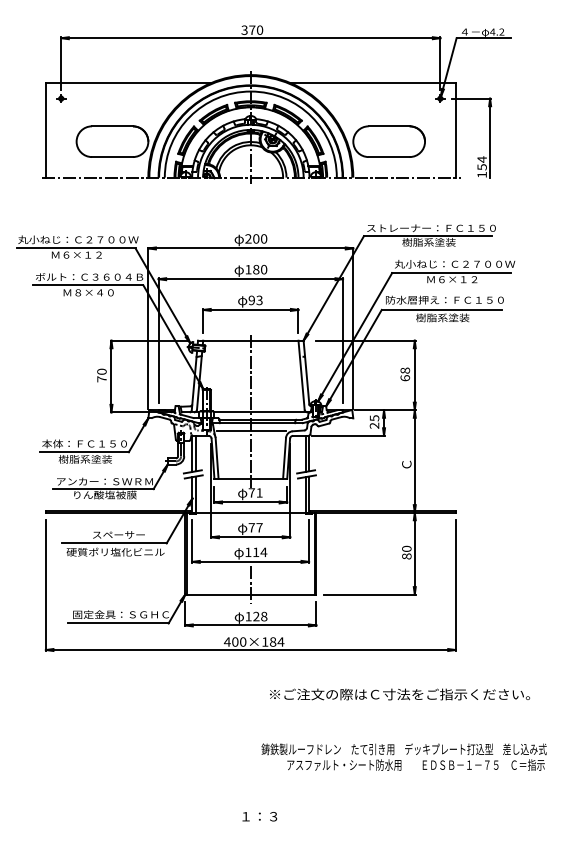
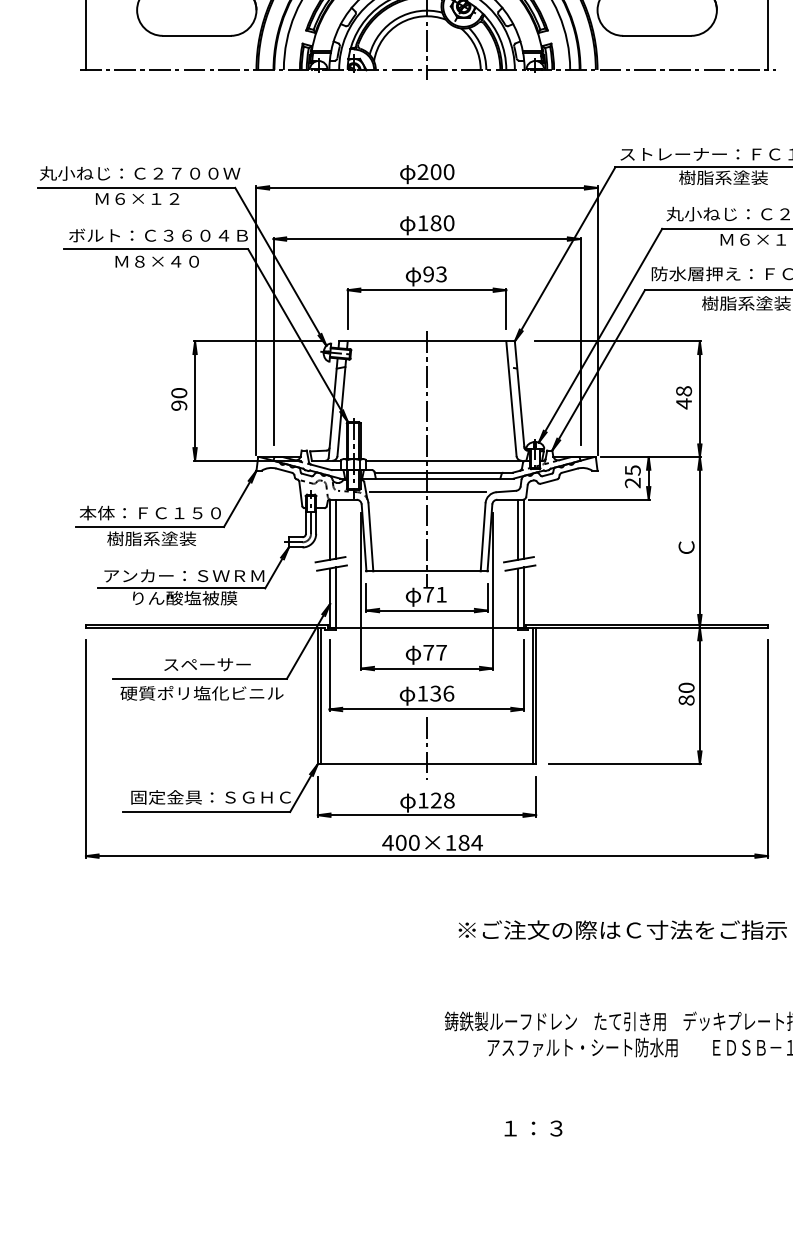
text: (405, 378) -> (684, 404), 68 -> 48
text: (101, 379) -> (178, 405), 70 -> 90
text: (259, 552) -> (441, 693), 114 -> 136
text: (259, 816) -> (532, 1128), moved

